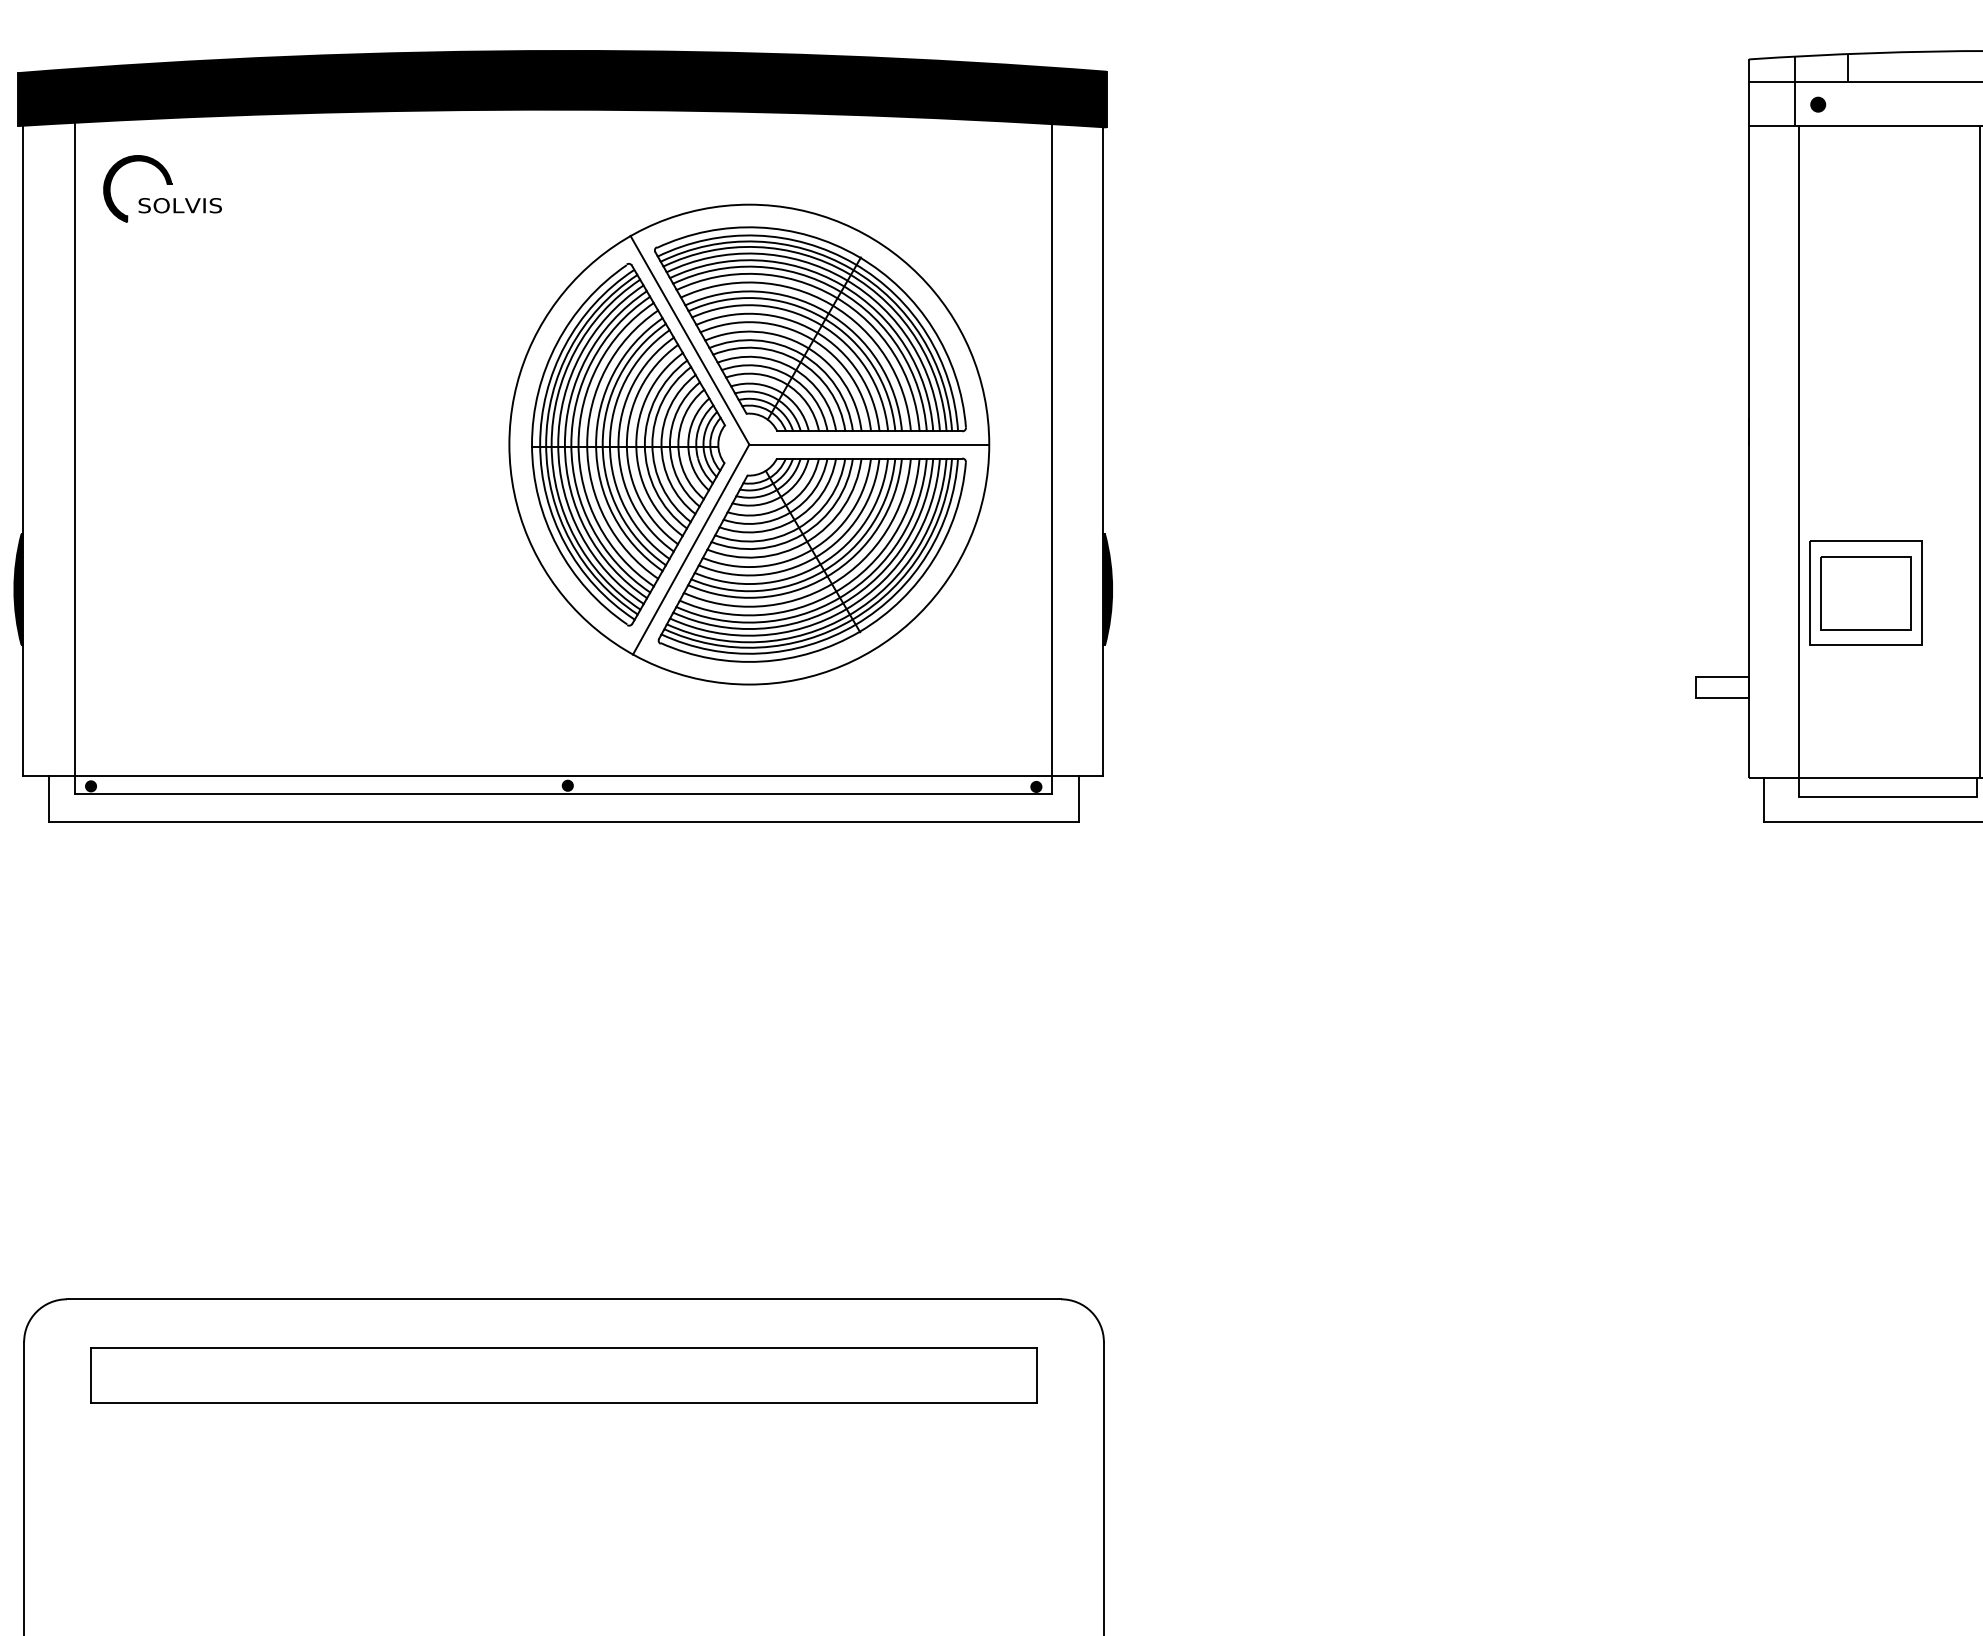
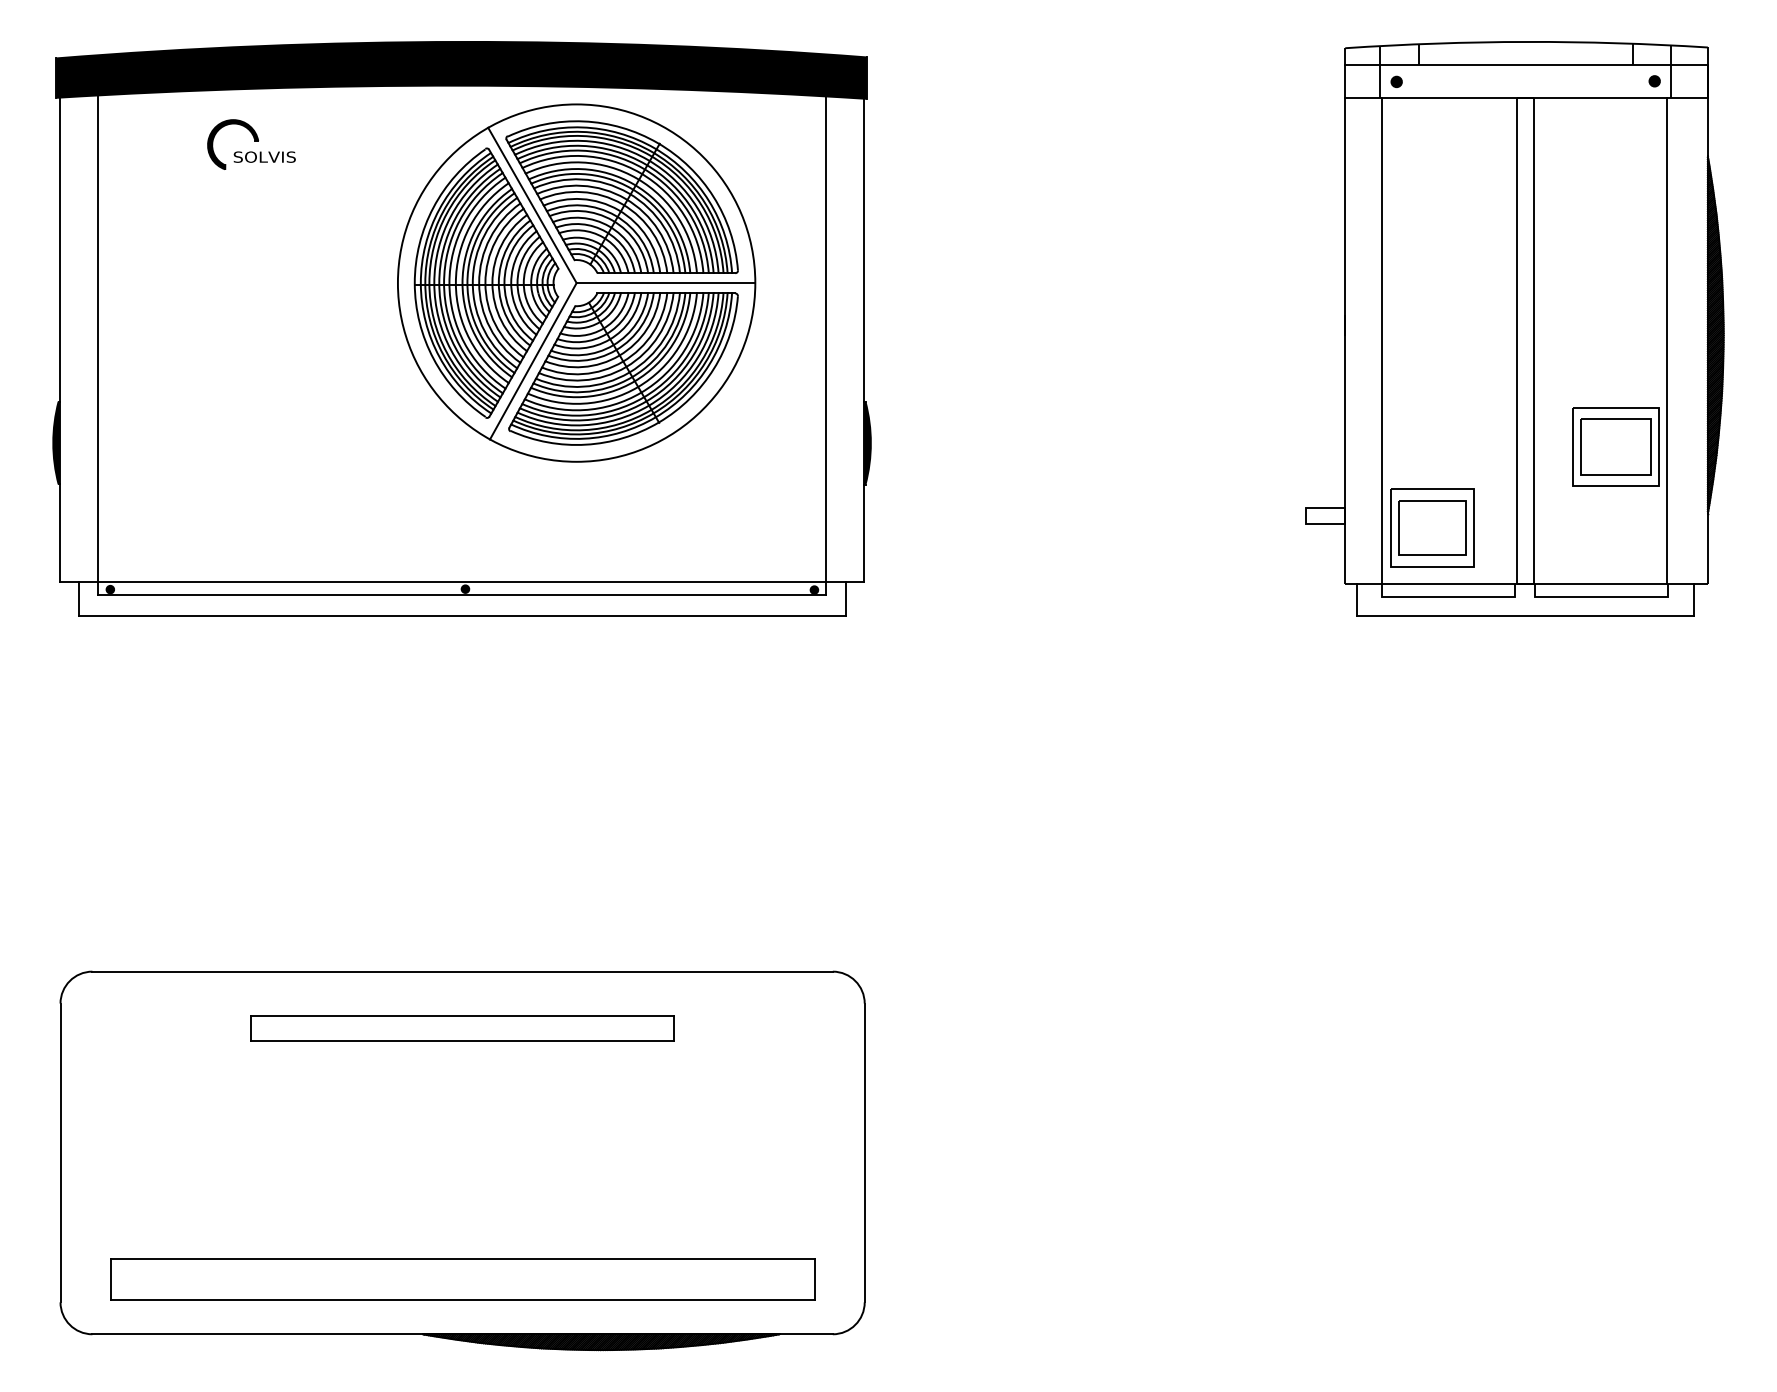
part: (162, 188) -> (251, 144), moved
part: (749, 443) -> (576, 282), moved
part: (1866, 592) -> (1432, 527), moved
part: (563, 1375) -> (462, 1028), size x0.6

